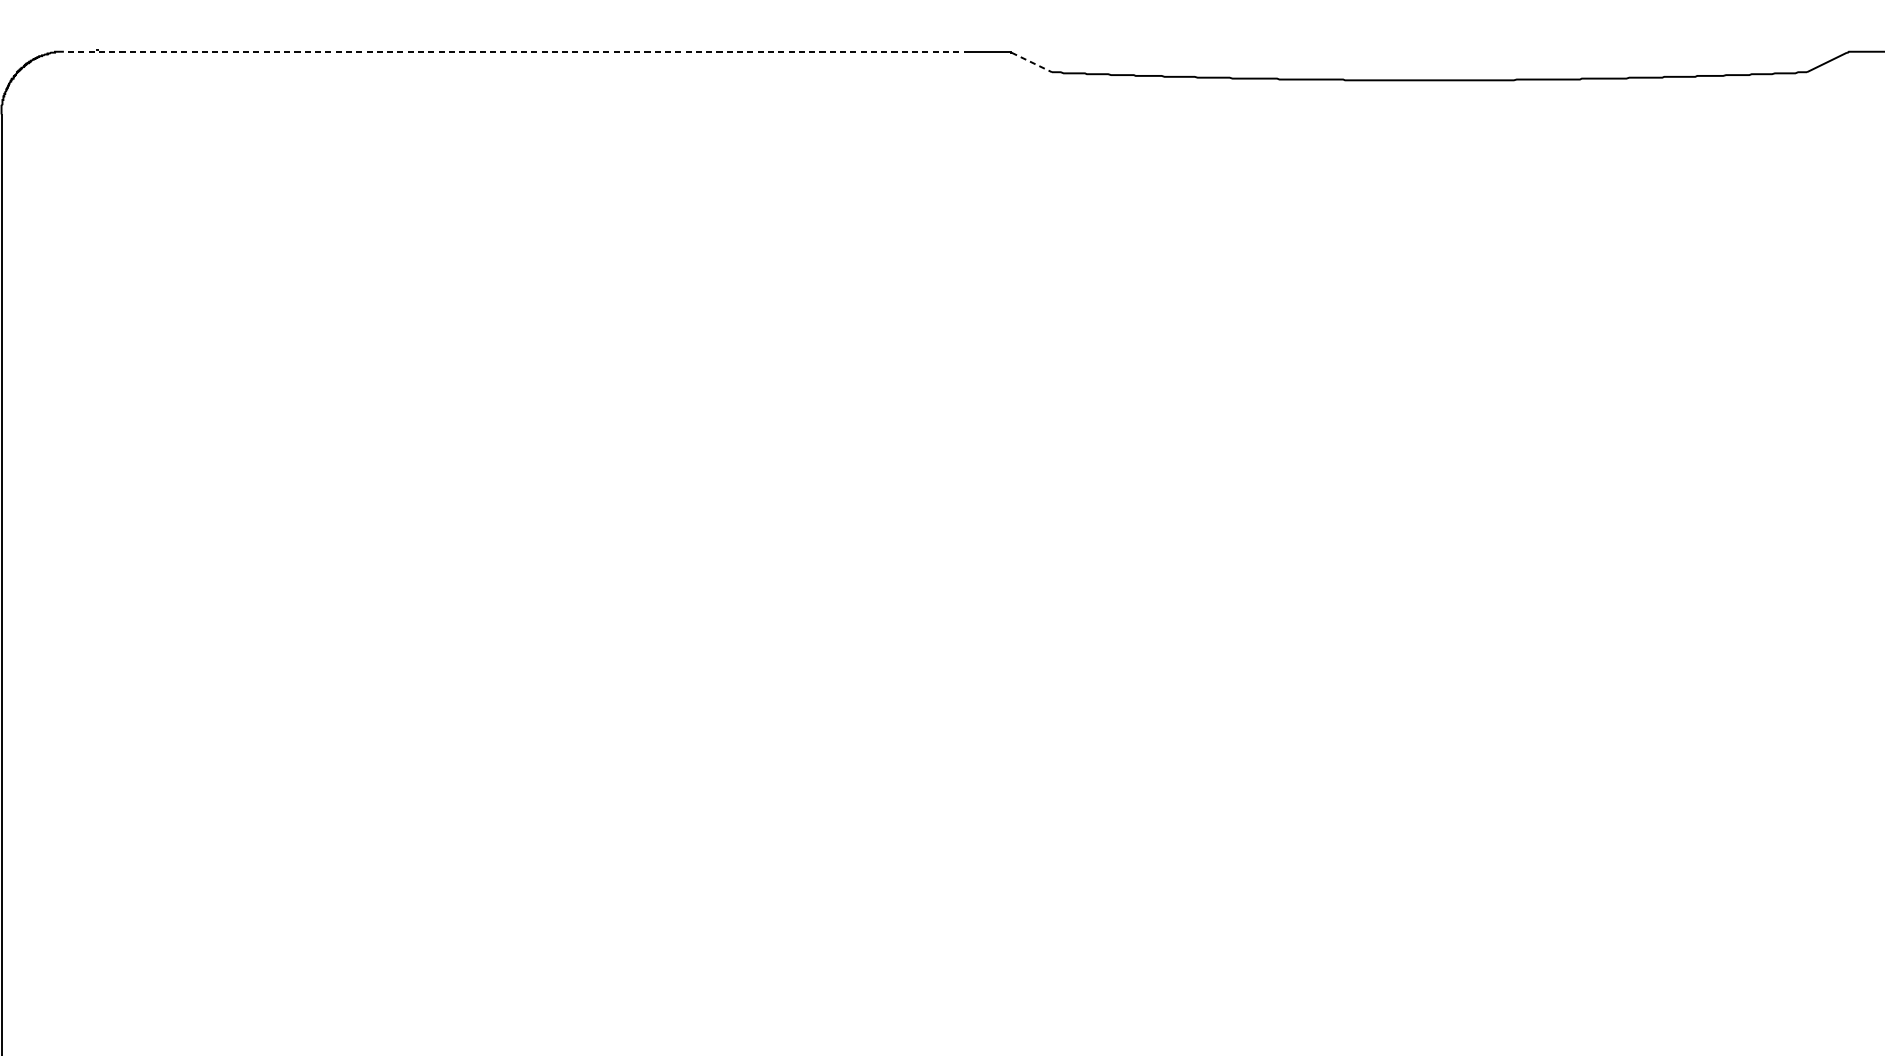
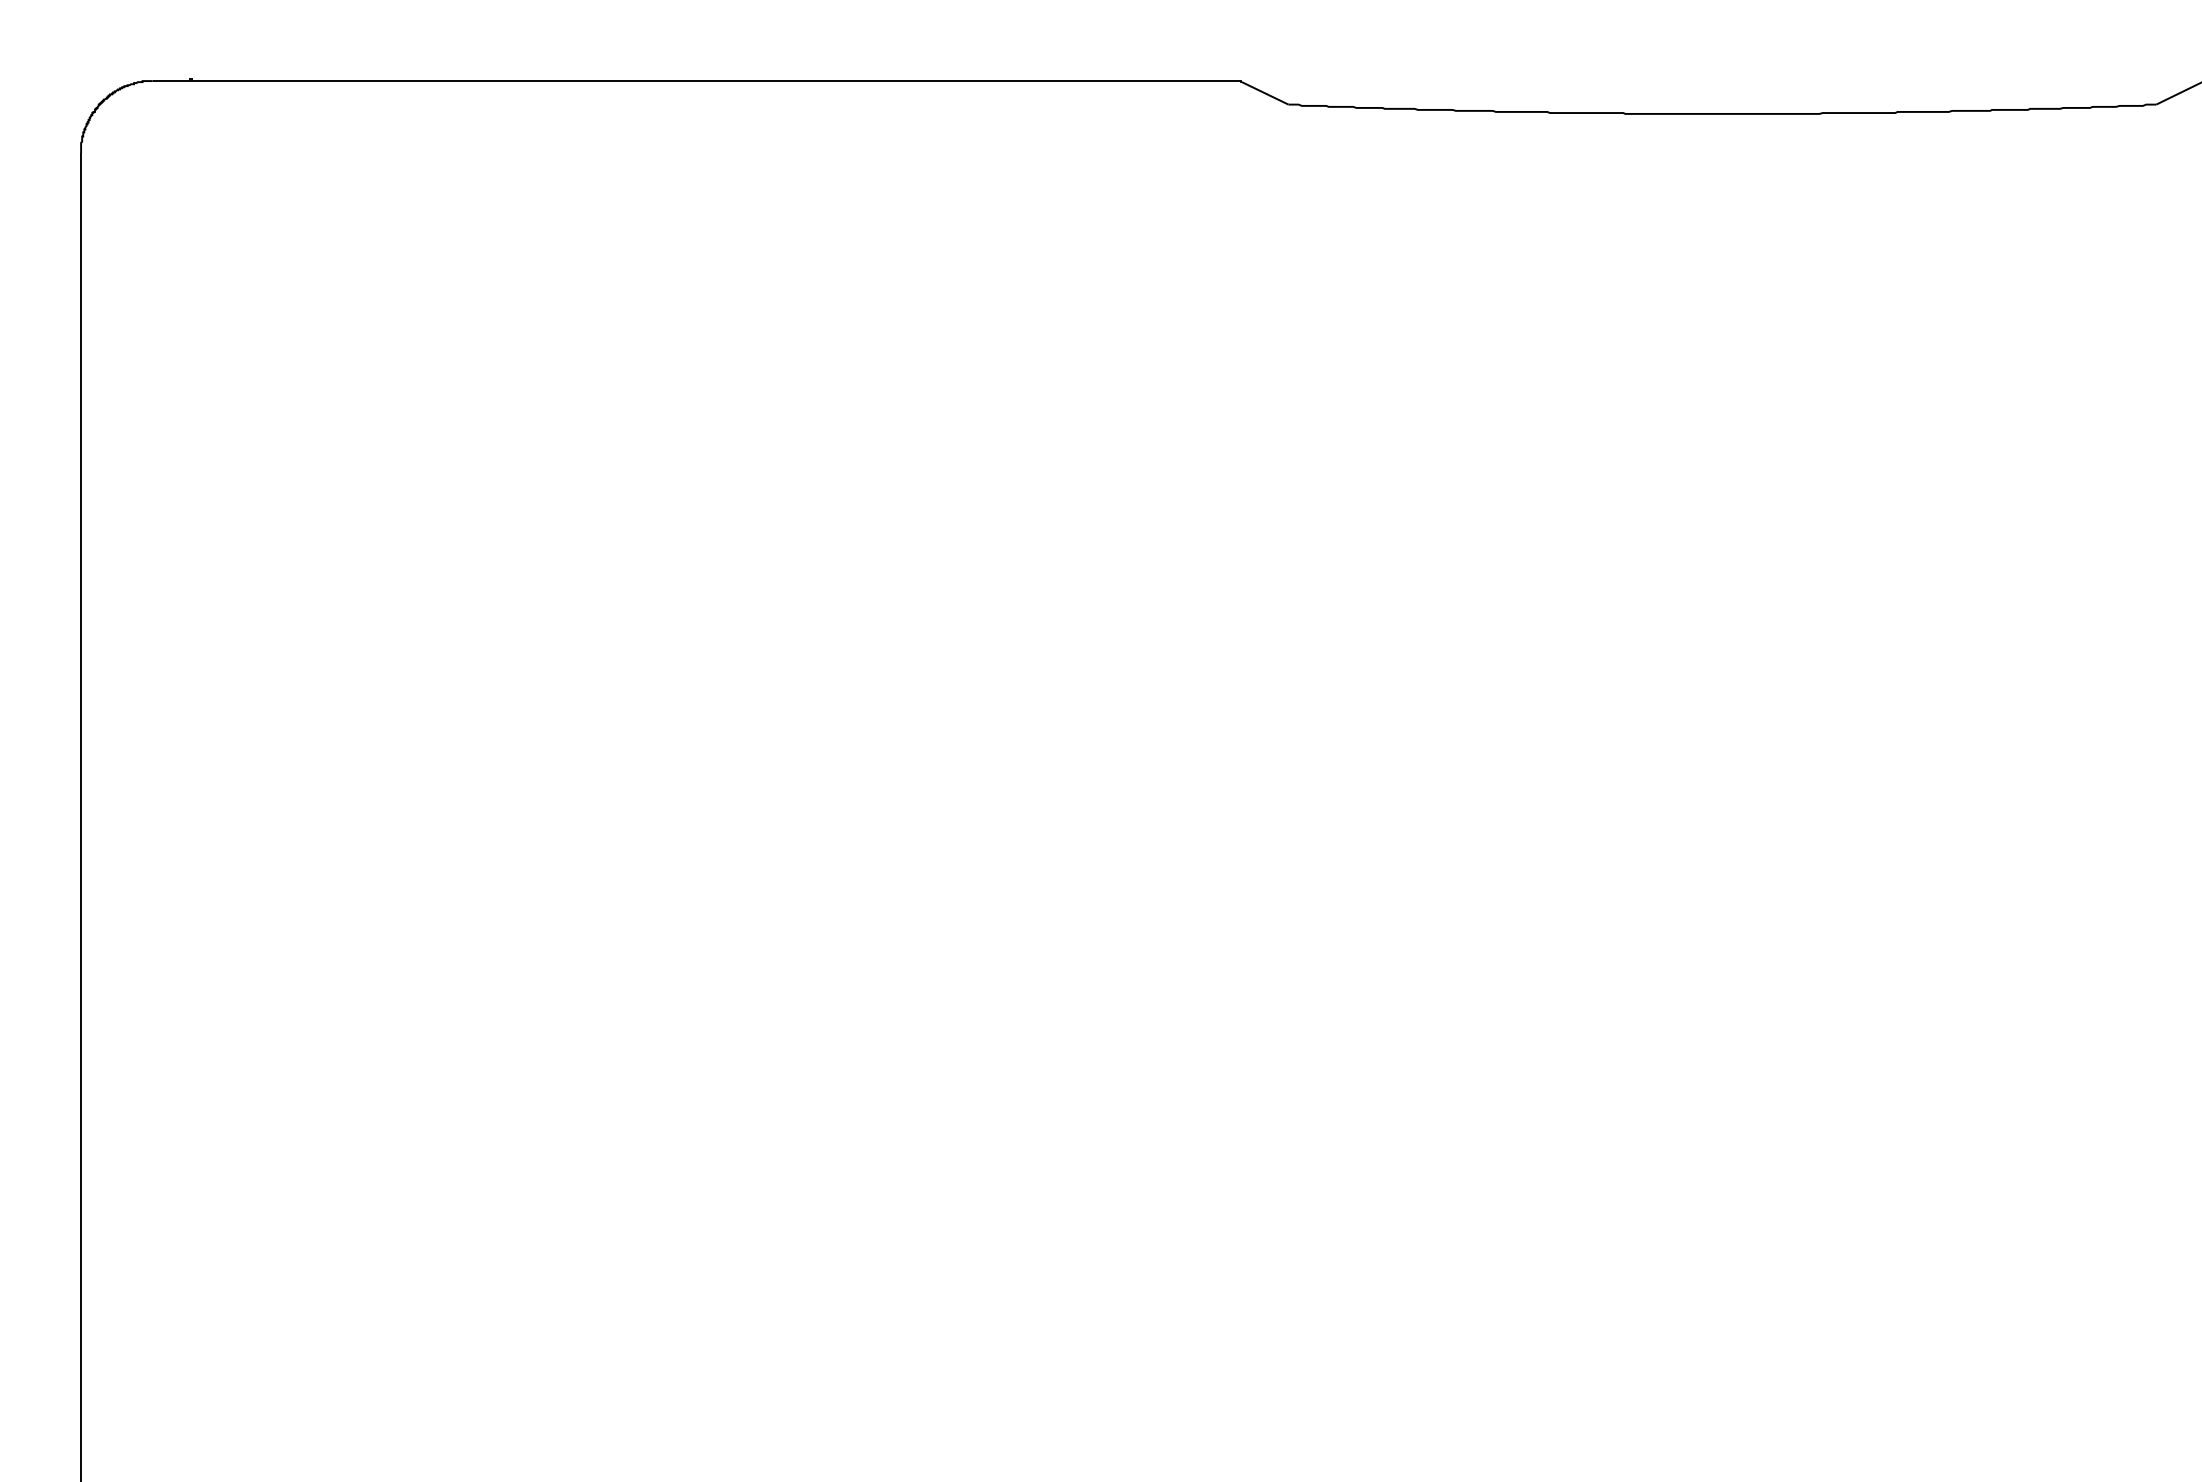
line: (516, 52) -> (673, 81), dashed -> solid
line: (1031, 62) -> (1265, 93), dashed -> solid

